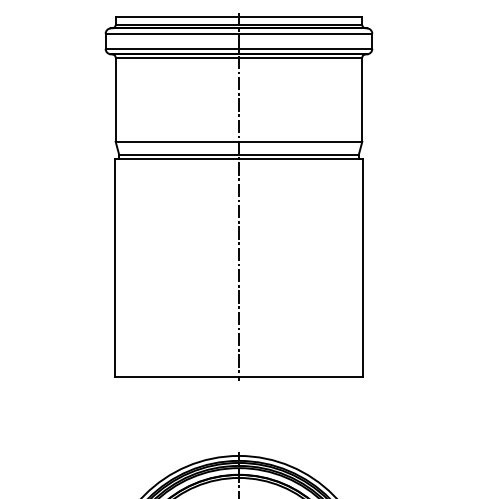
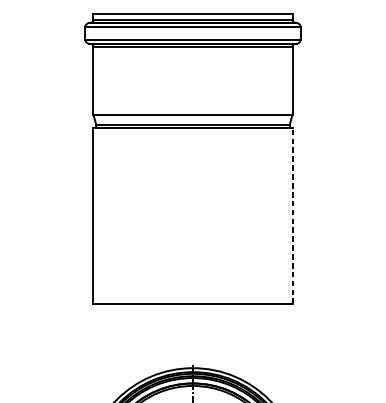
line: (238, 196) -> (192, 158), removed
line: (363, 267) -> (293, 216), solid -> dashed

